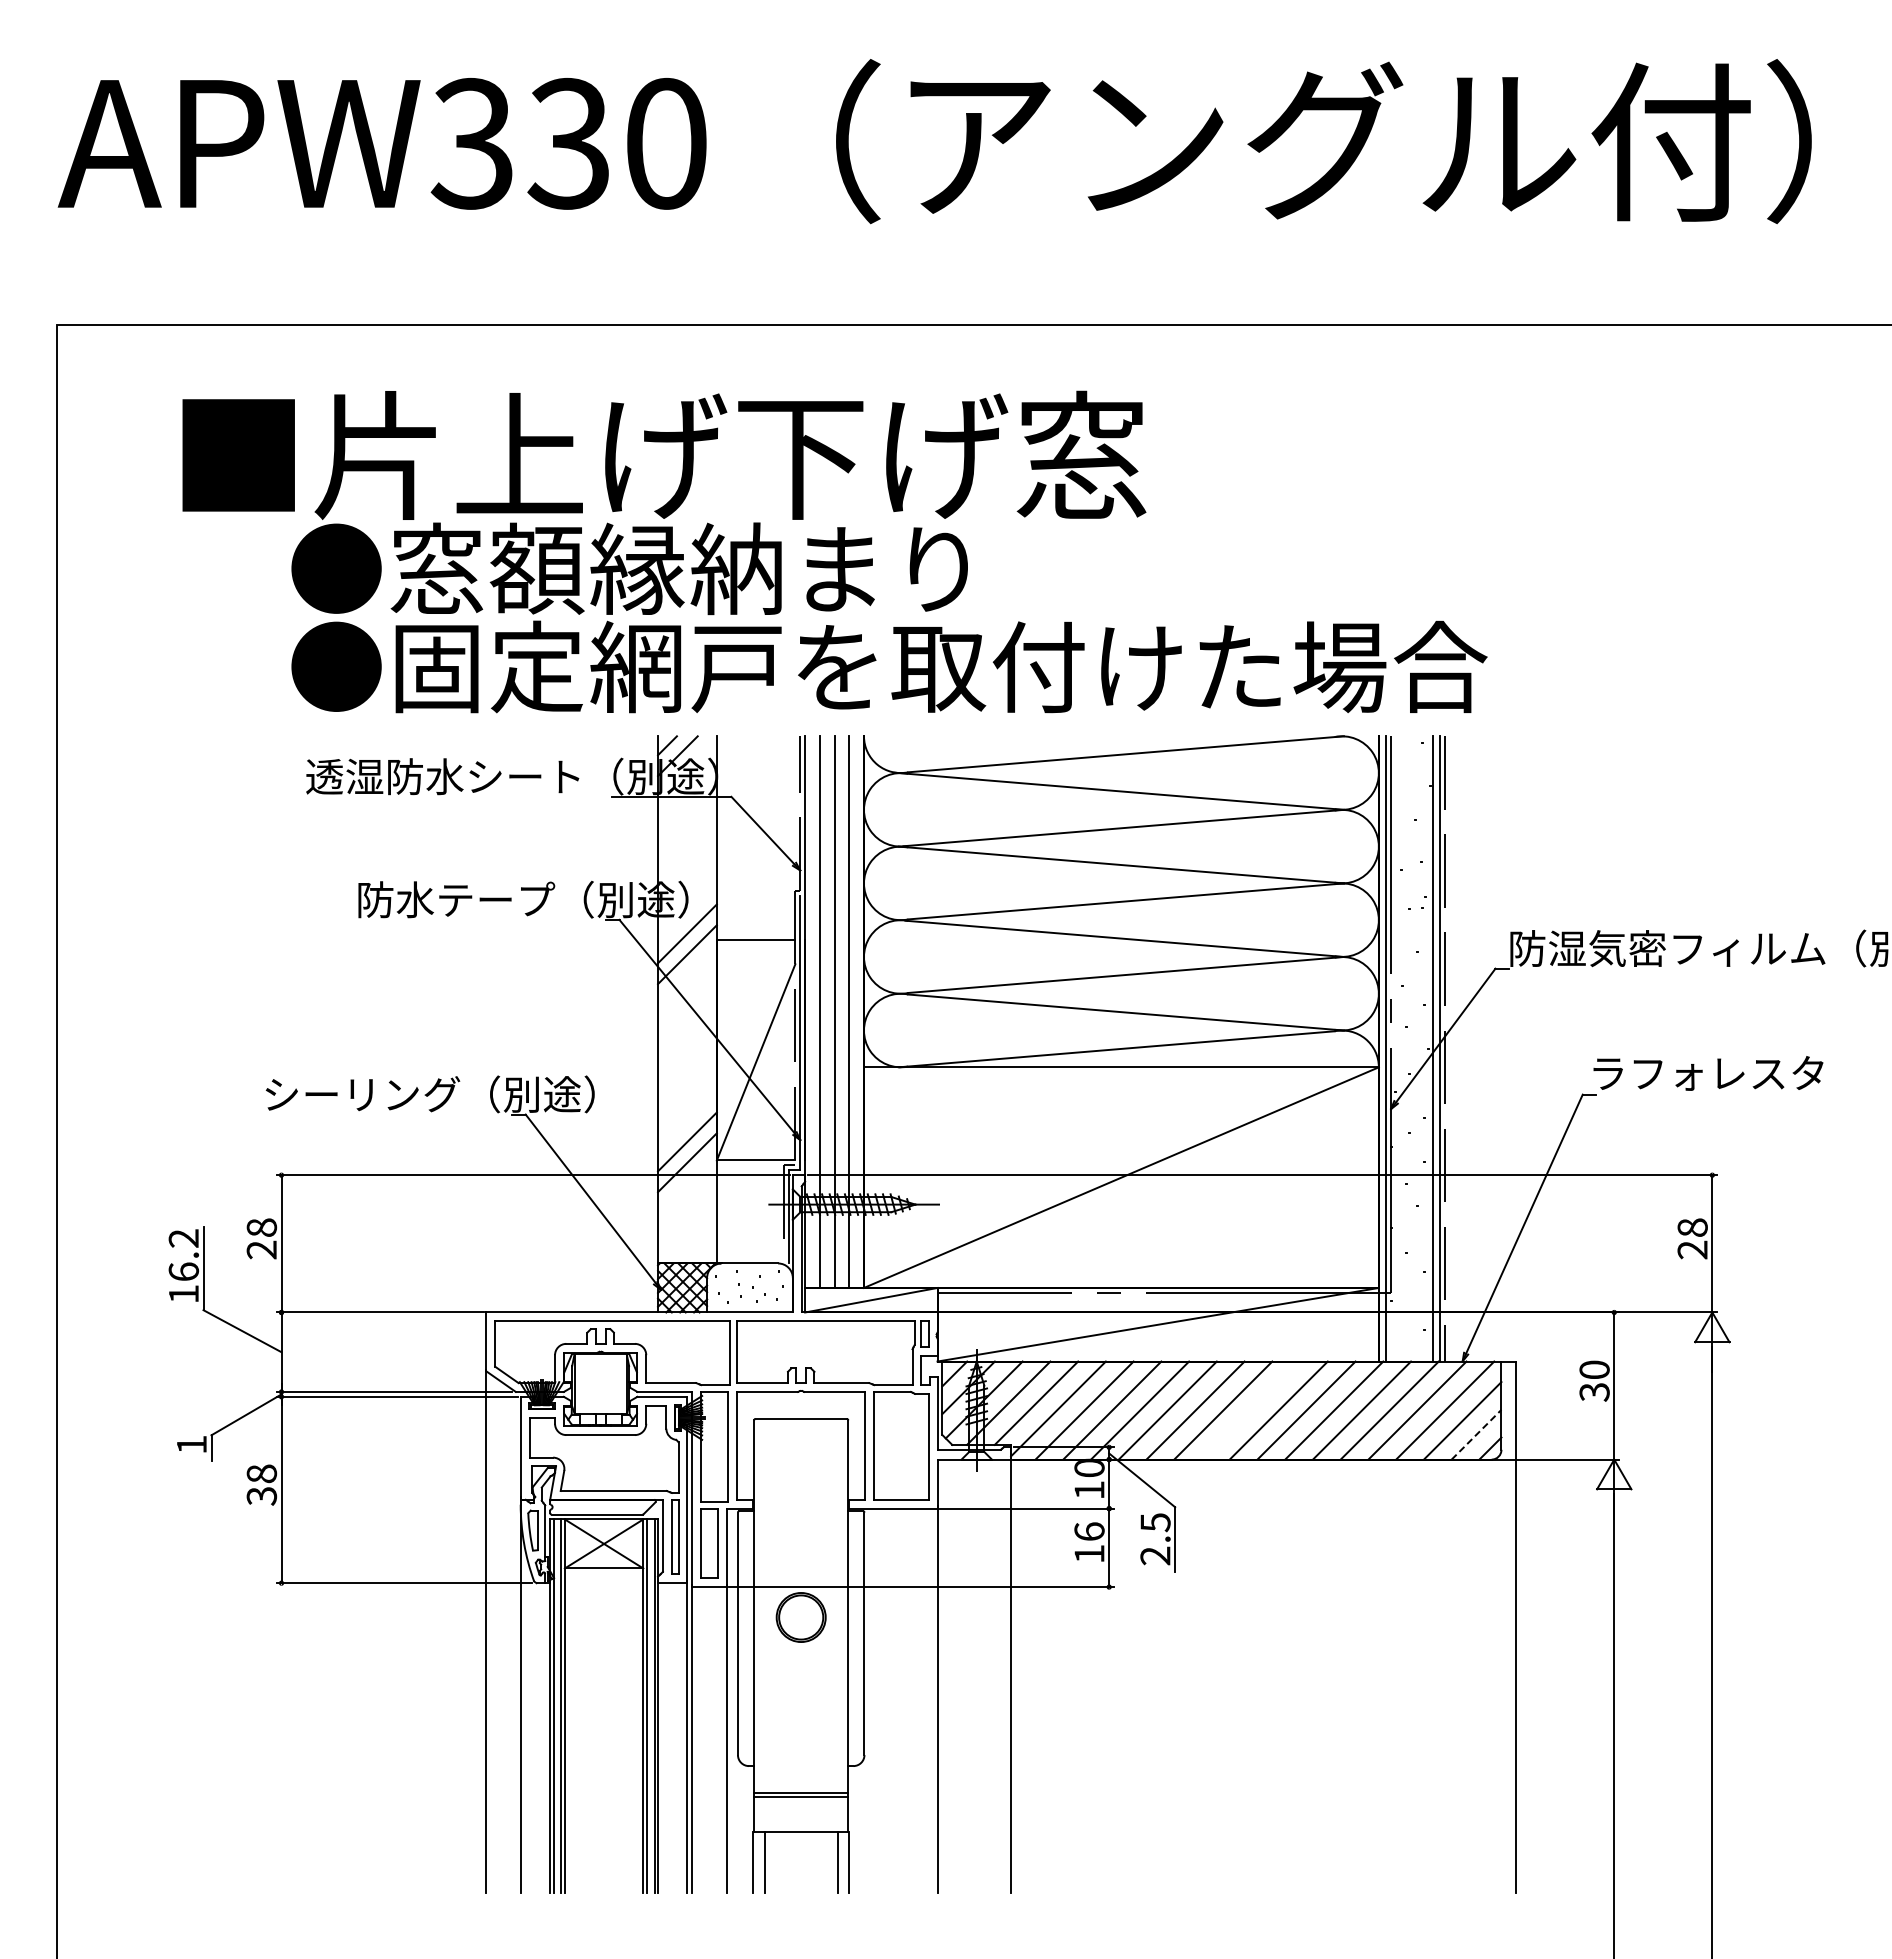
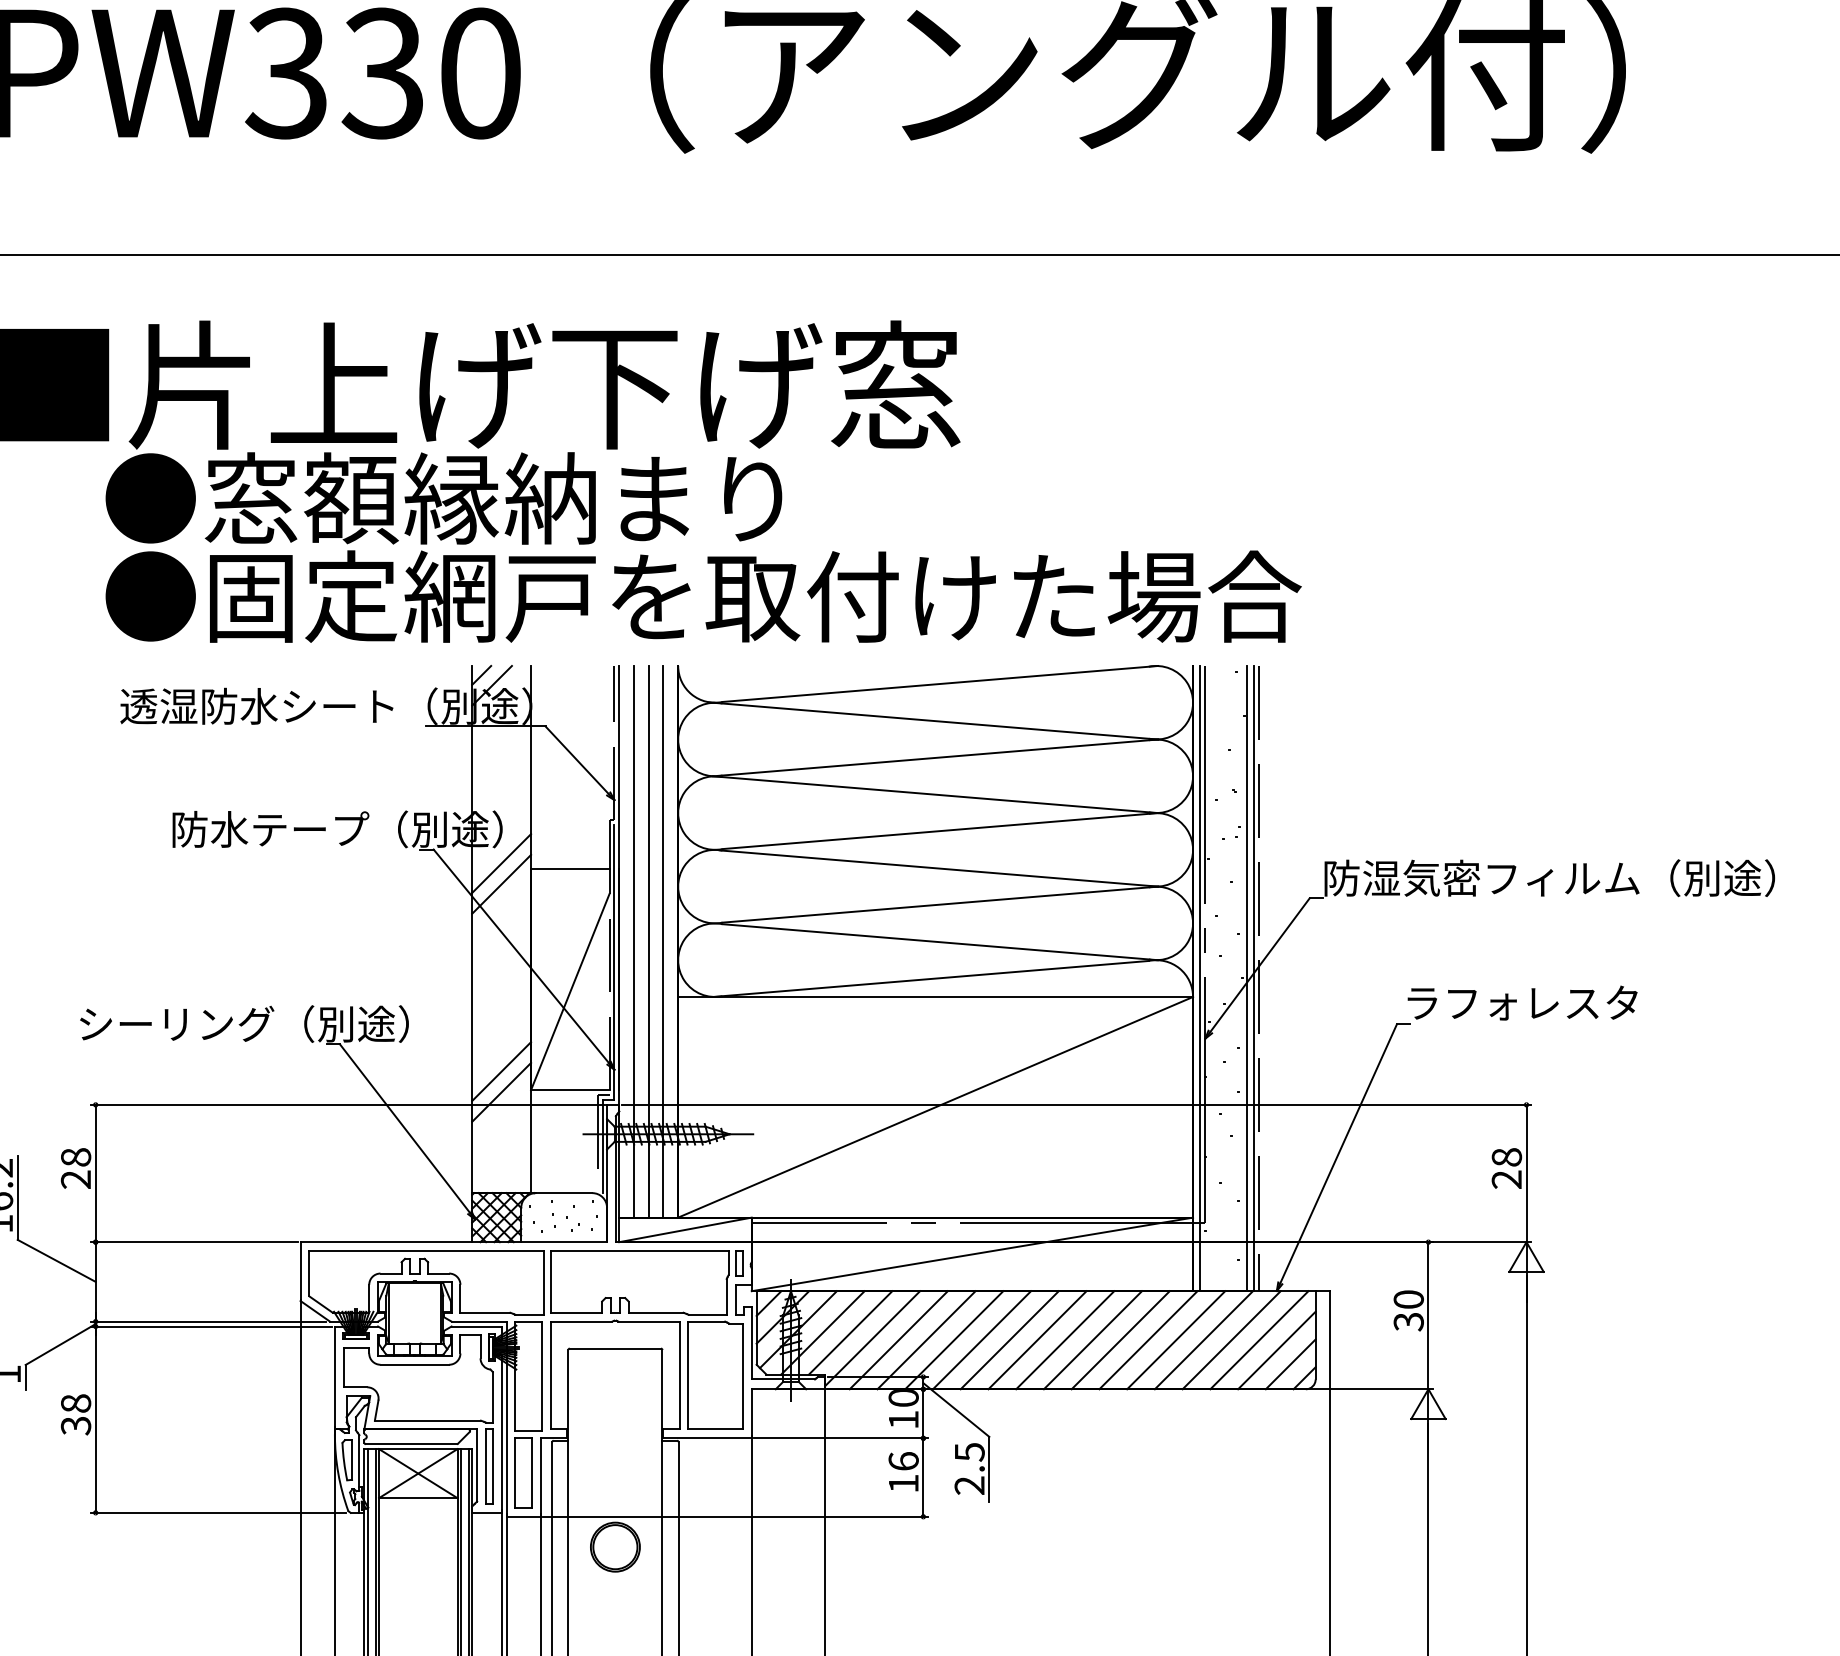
line: (1251, 1410) -> (1065, 1340), added
line: (1476, 1434) -> (1290, 1364), dashed -> solid

